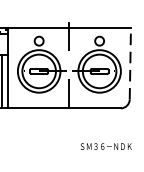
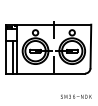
line: (129, 63) -> (90, 46), dashed -> solid

